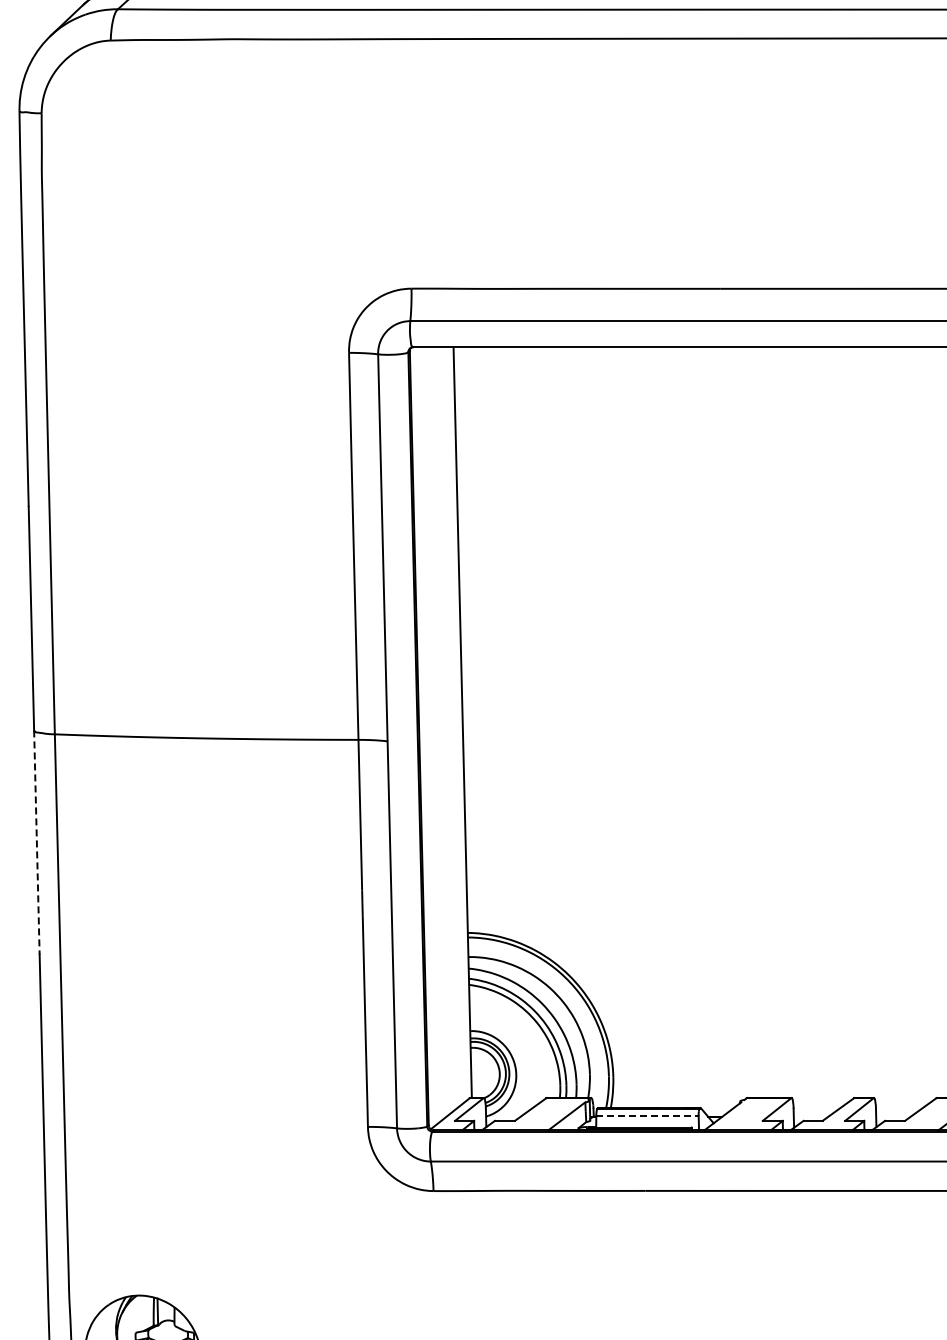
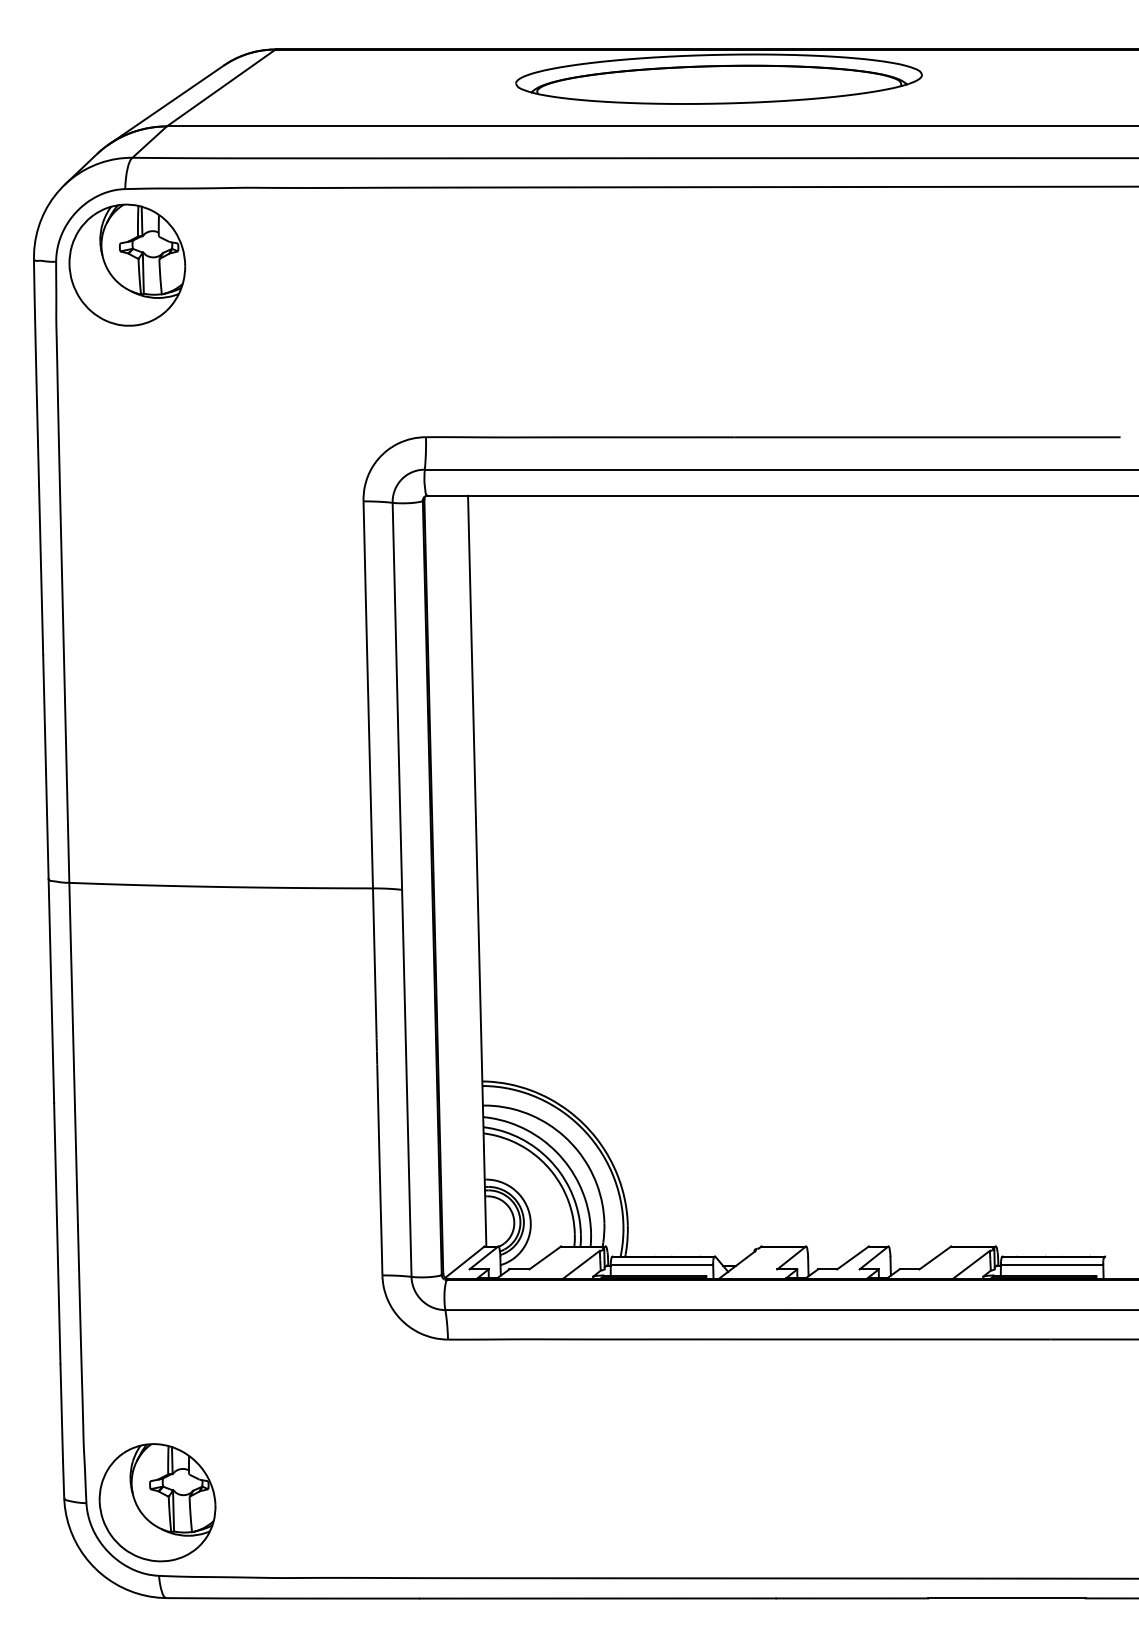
part: (113, 115) -> (127, 264), added
line: (37, 842) -> (51, 991), dashed -> solid
line: (648, 1115) -> (662, 1264), dashed -> solid

